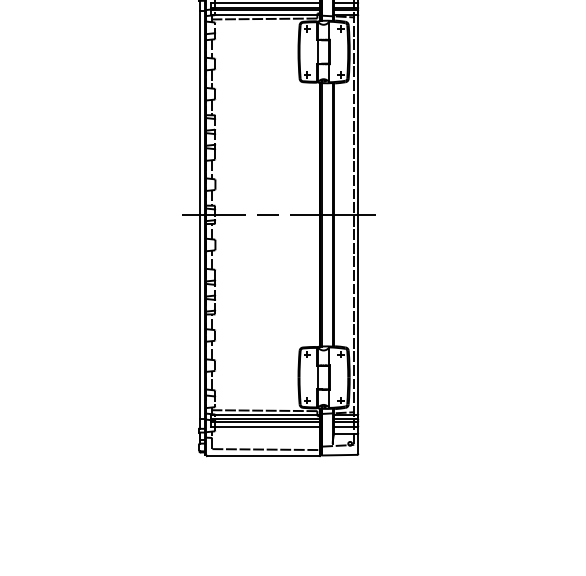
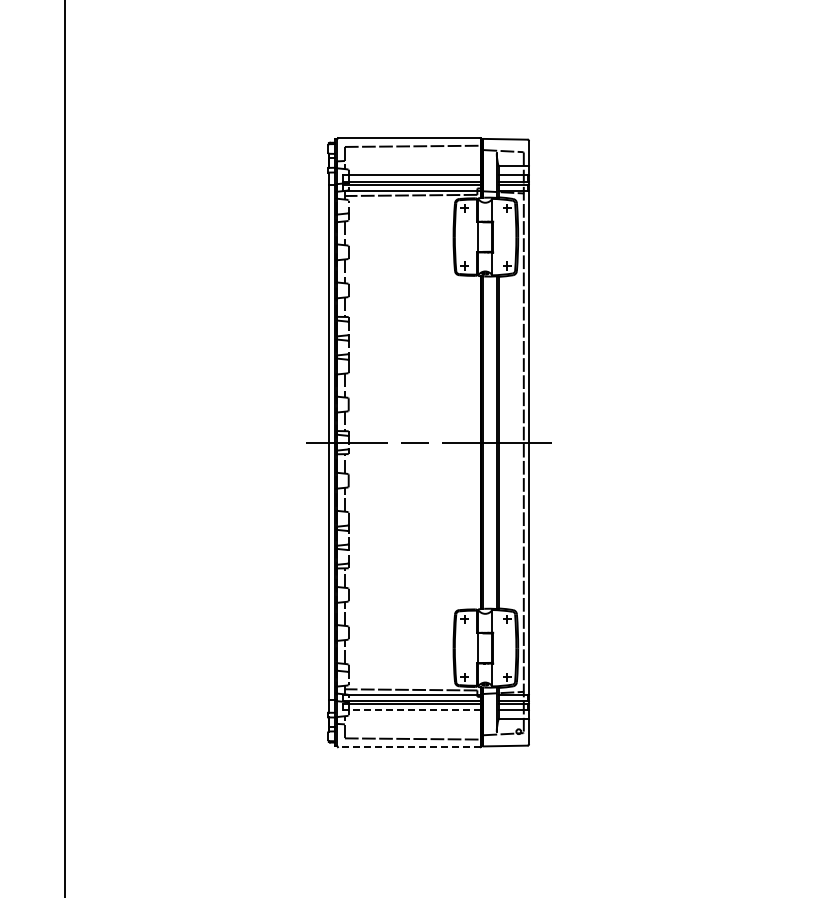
line: (265, 426) -> (411, 709), solid -> dashed
line: (262, 456) -> (408, 747), solid -> dashed

